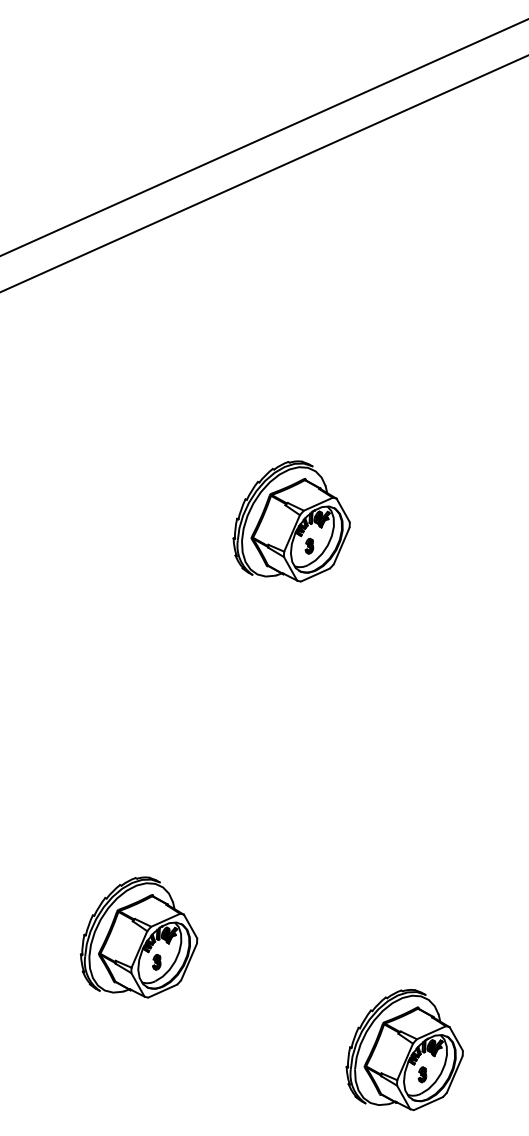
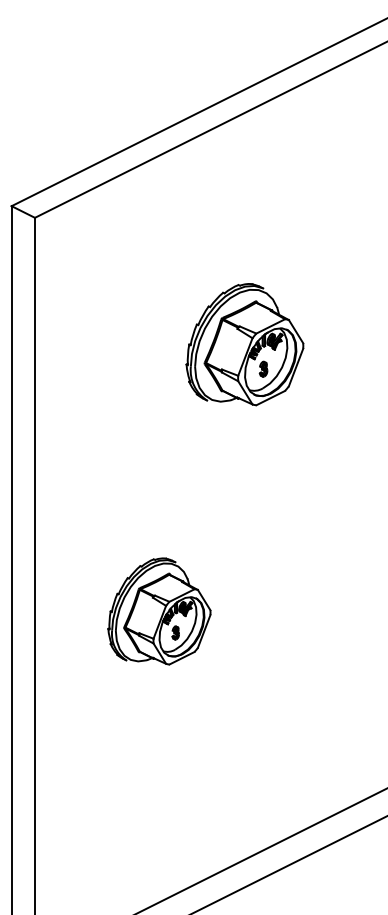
part: (291, 520) -> (244, 344), size x1.6
part: (139, 937) -> (159, 611), size x1.4
part: (403, 1049) -> (329, 675), removed

